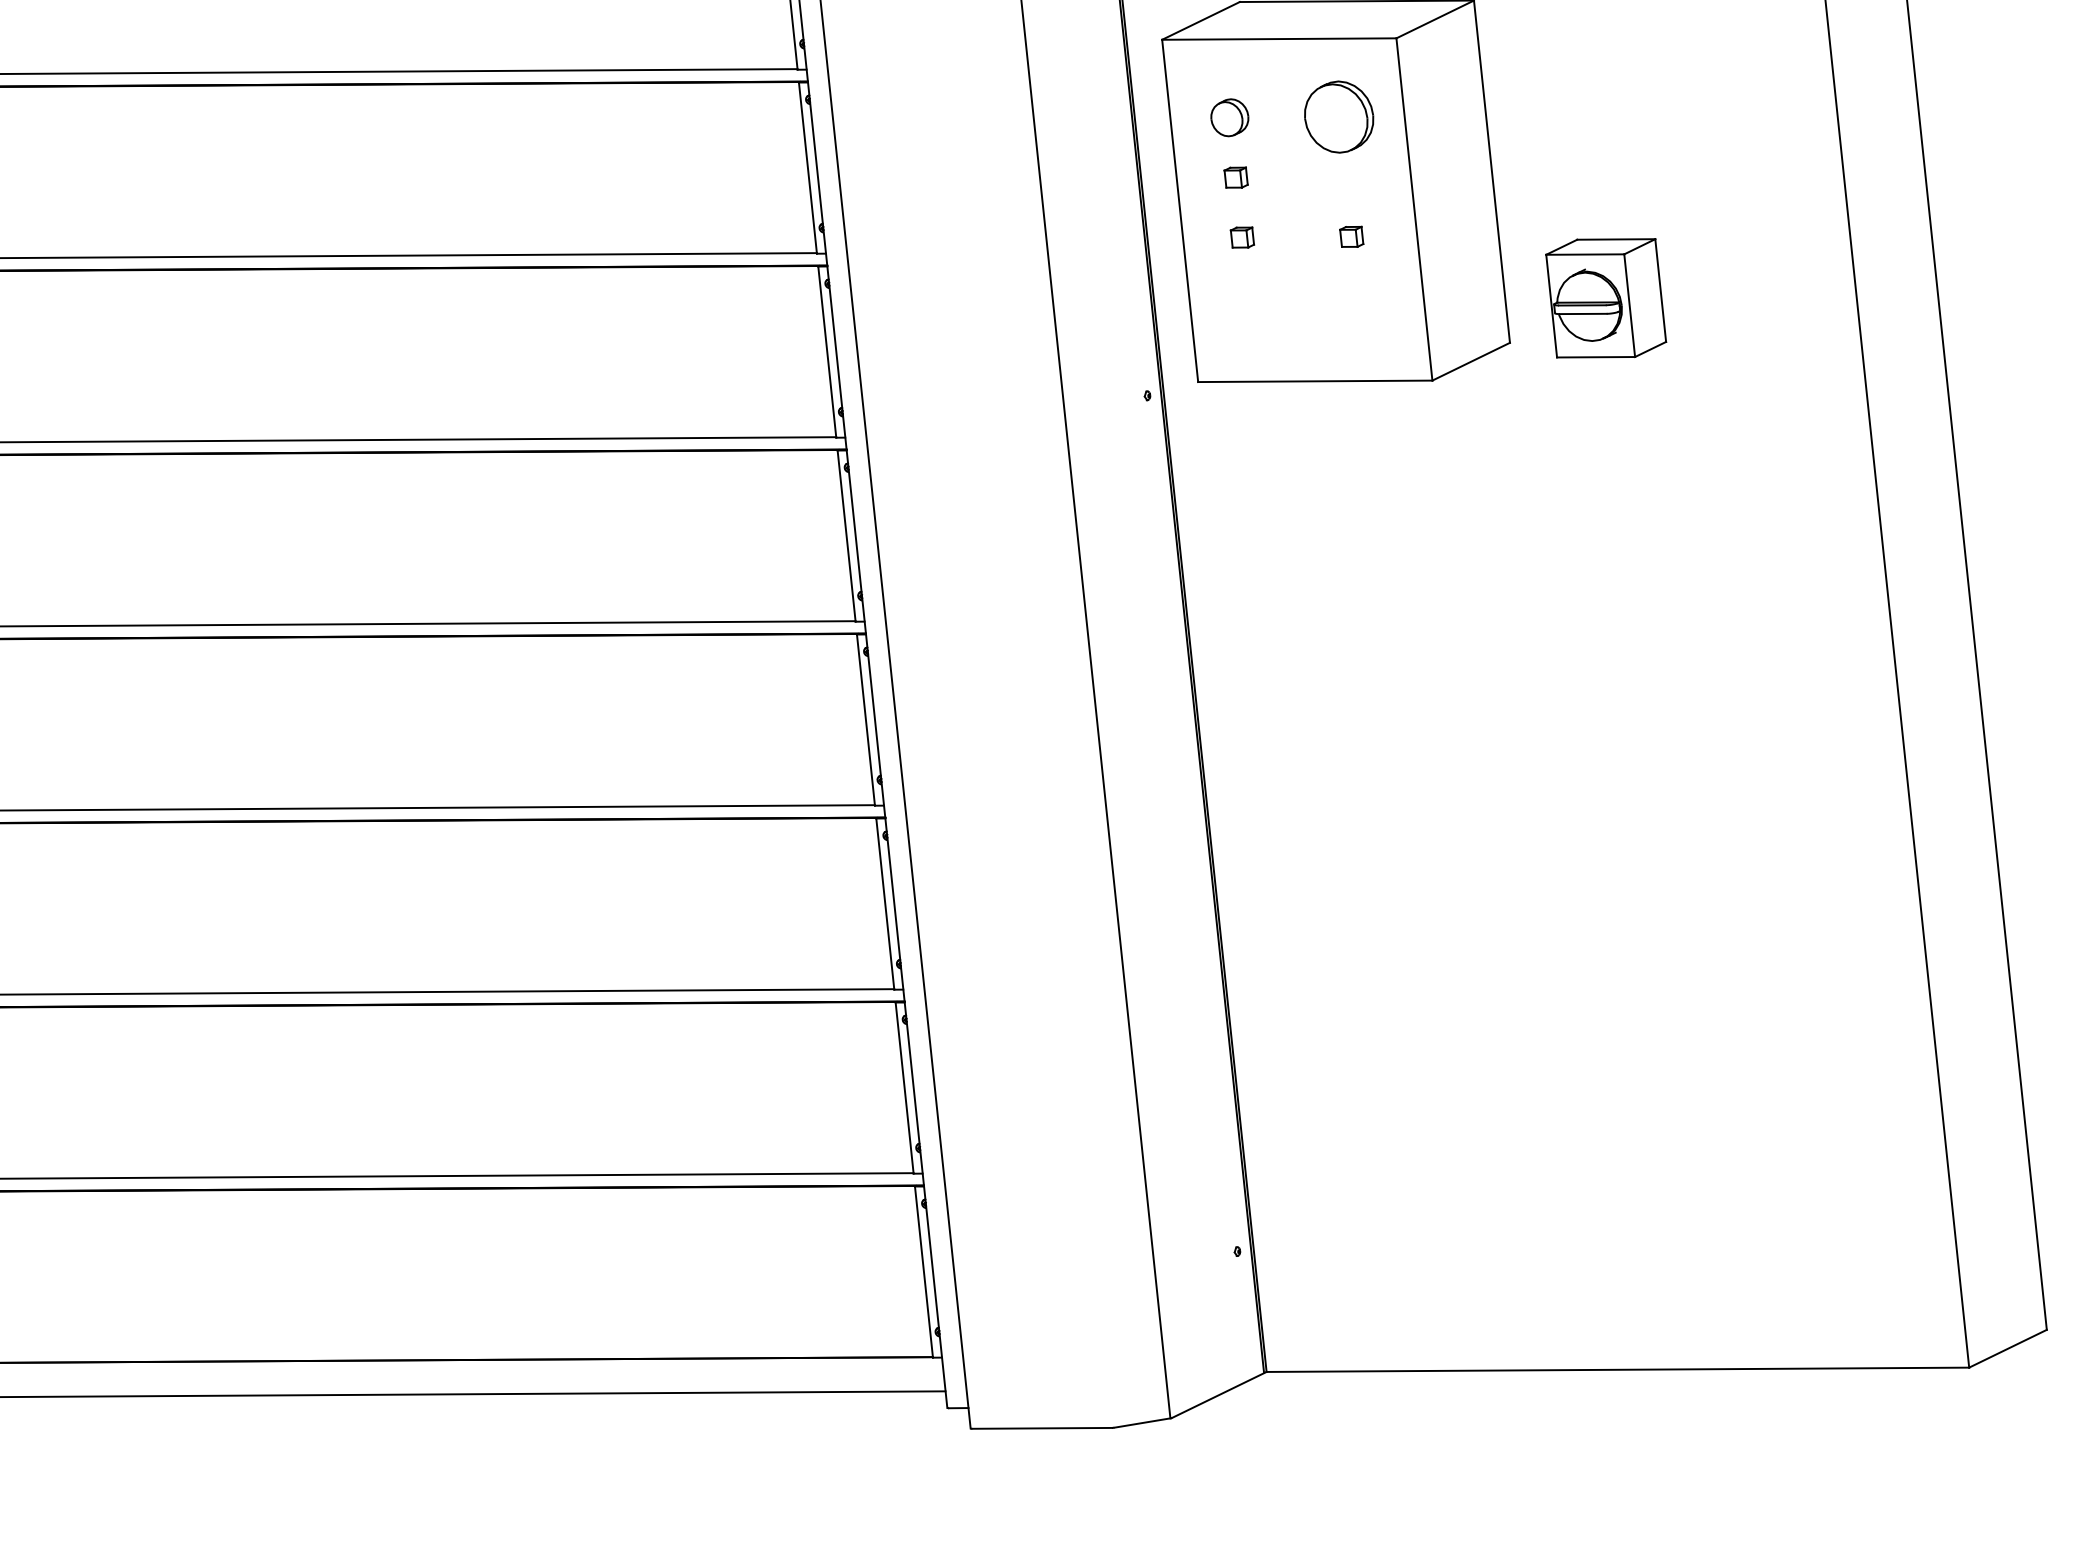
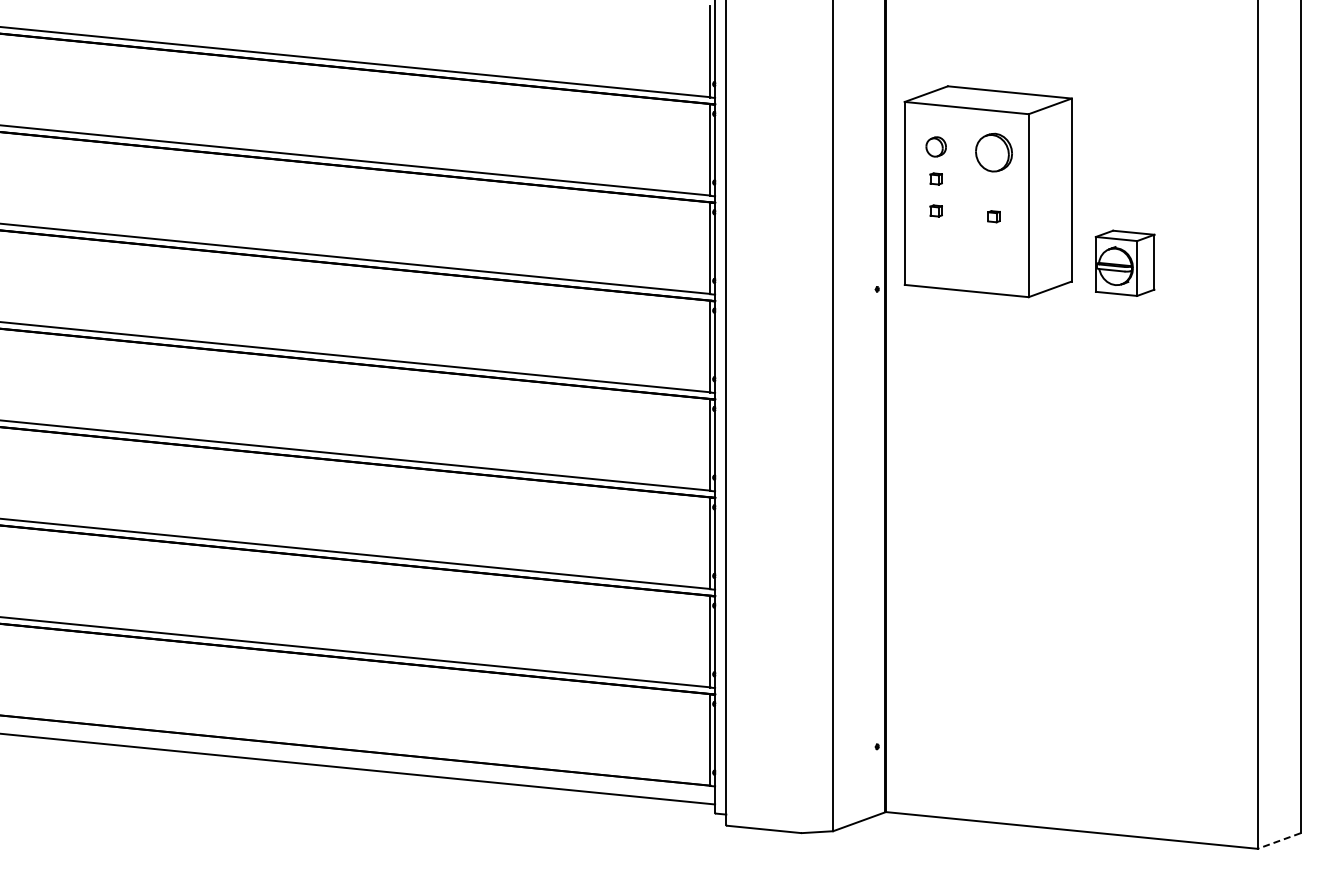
line: (2008, 1349) -> (1279, 841), solid -> dashed

